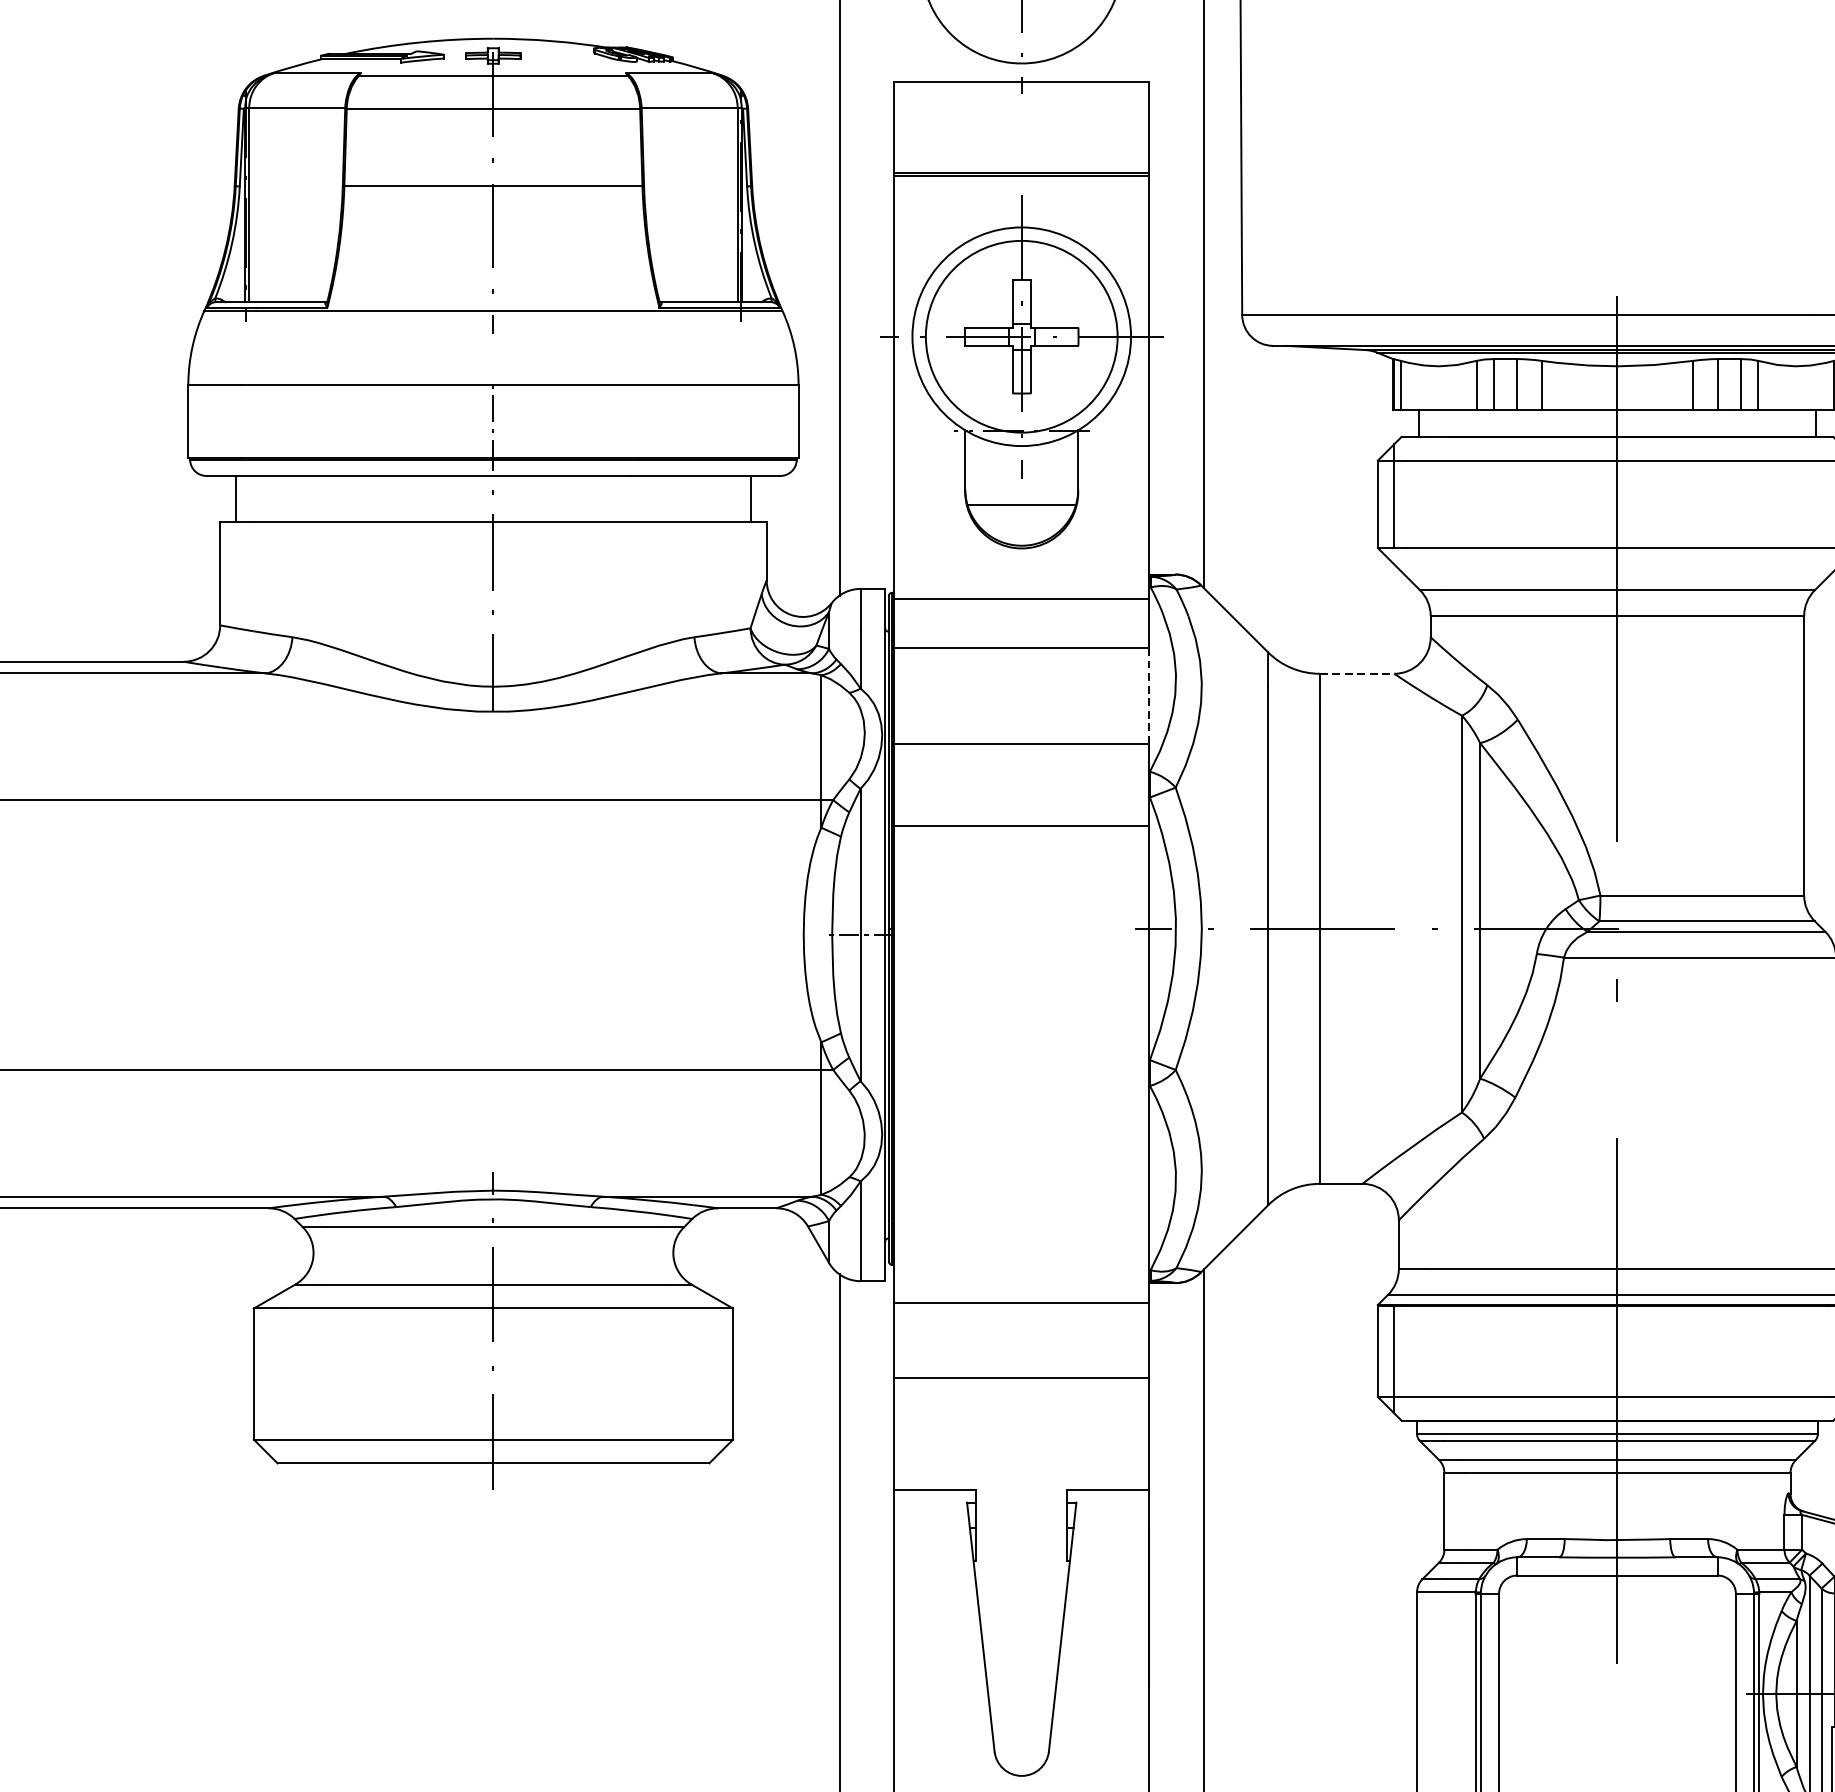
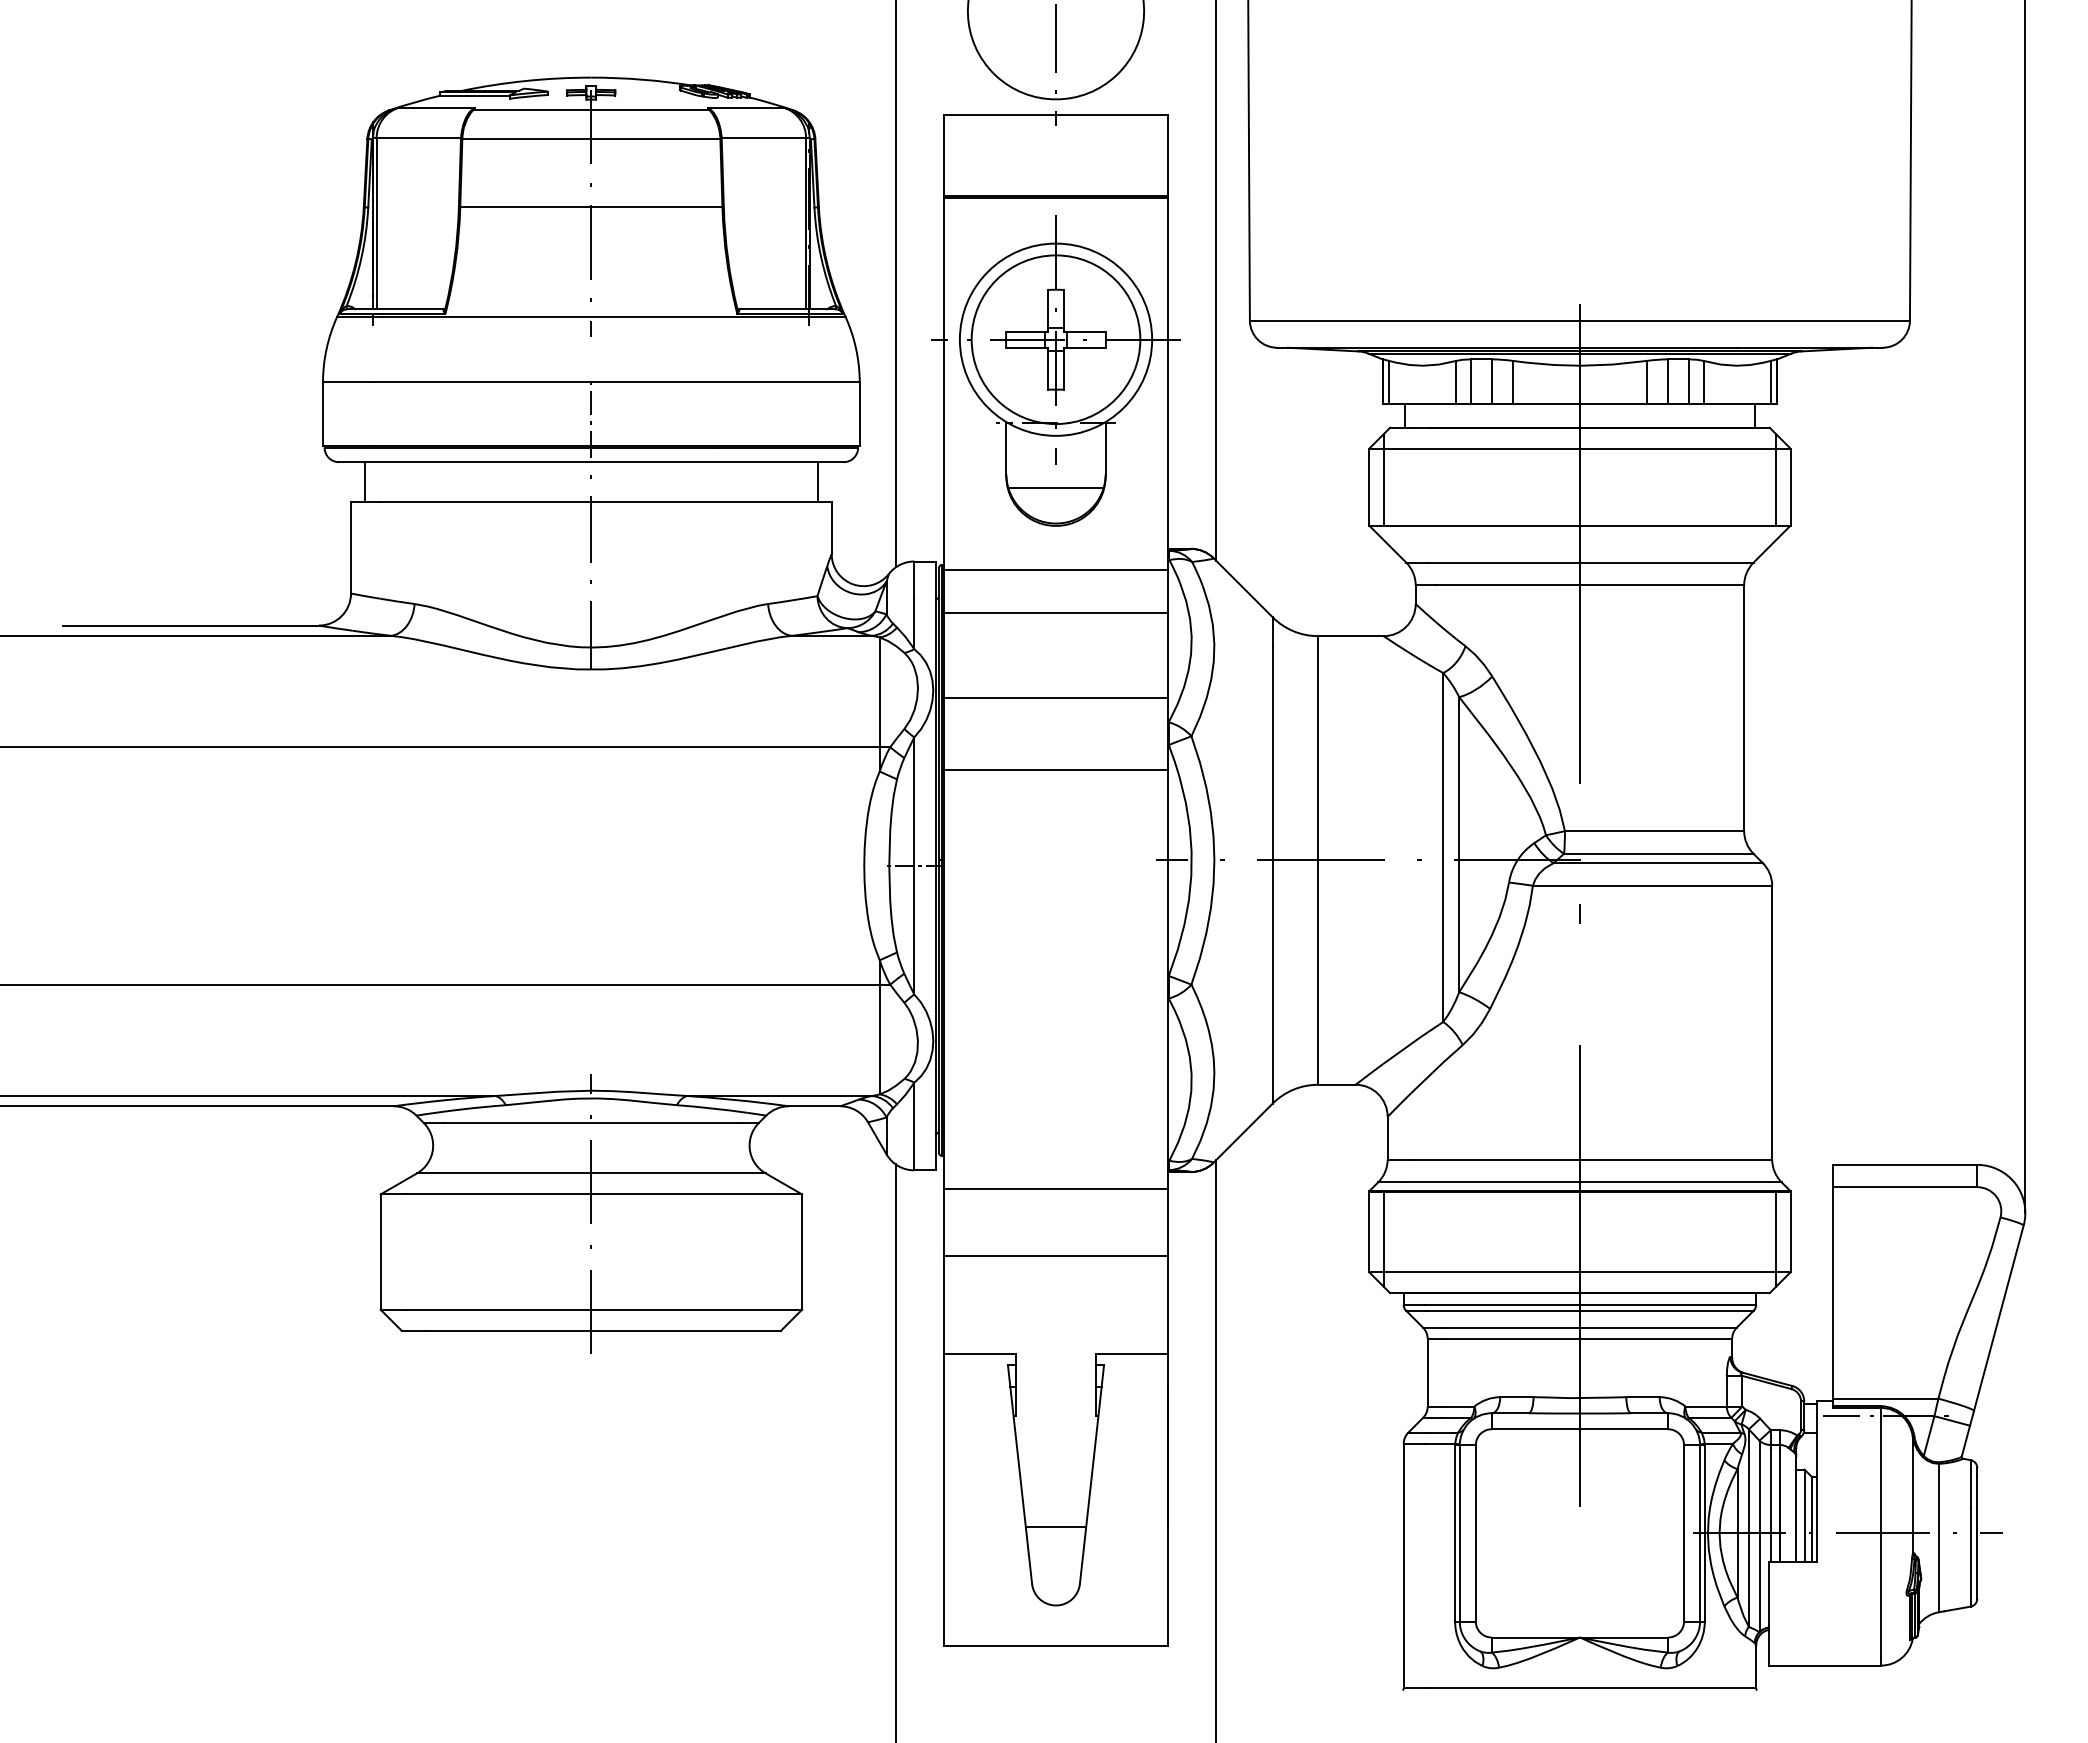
line: (1356, 674) -> (1350, 636), dashed -> solid
line: (1149, 696) -> (1168, 656), dashed -> solid
line: (1021, 1687) -> (1055, 1527), added

